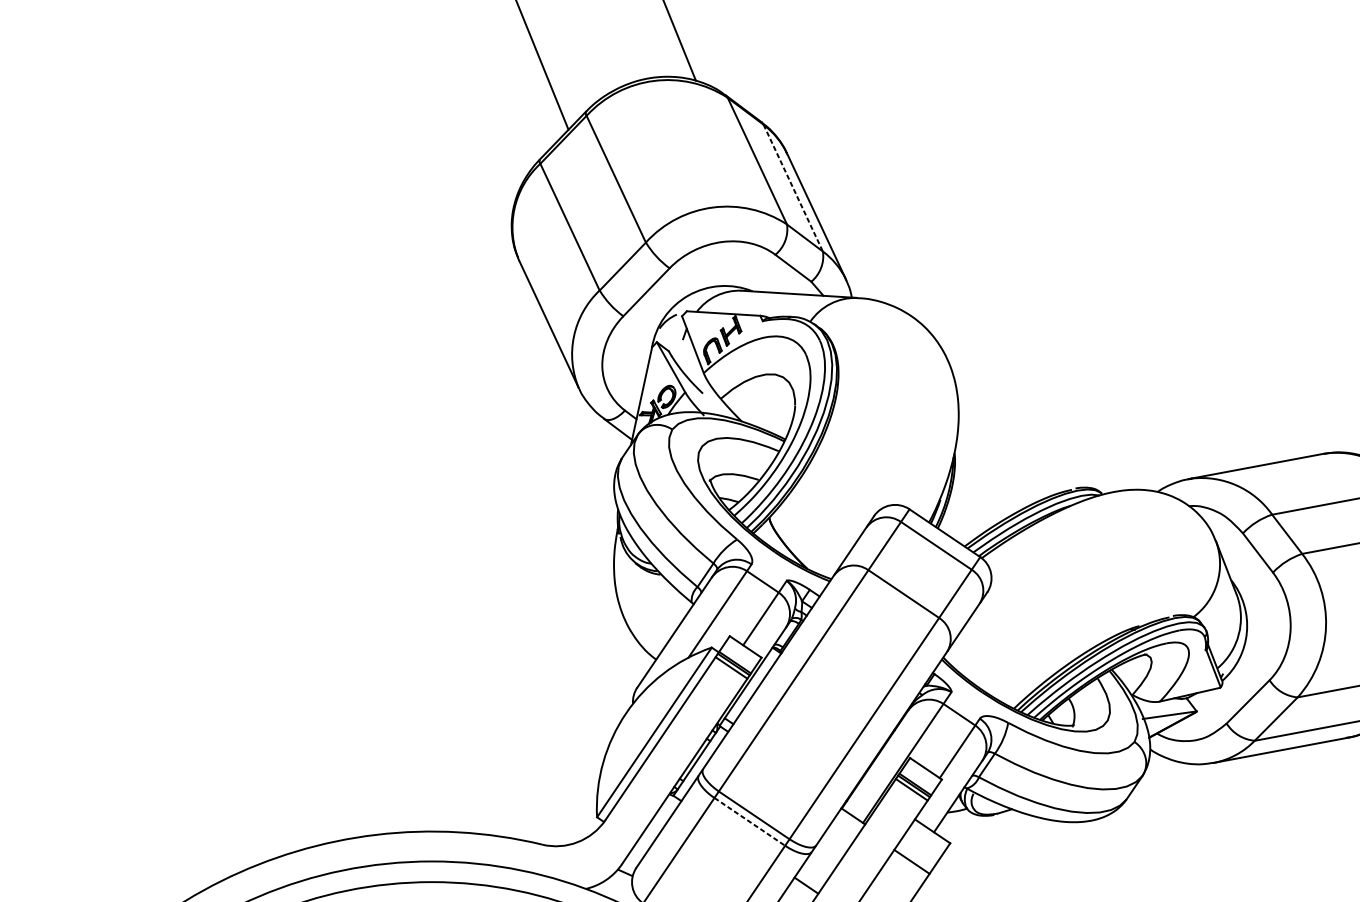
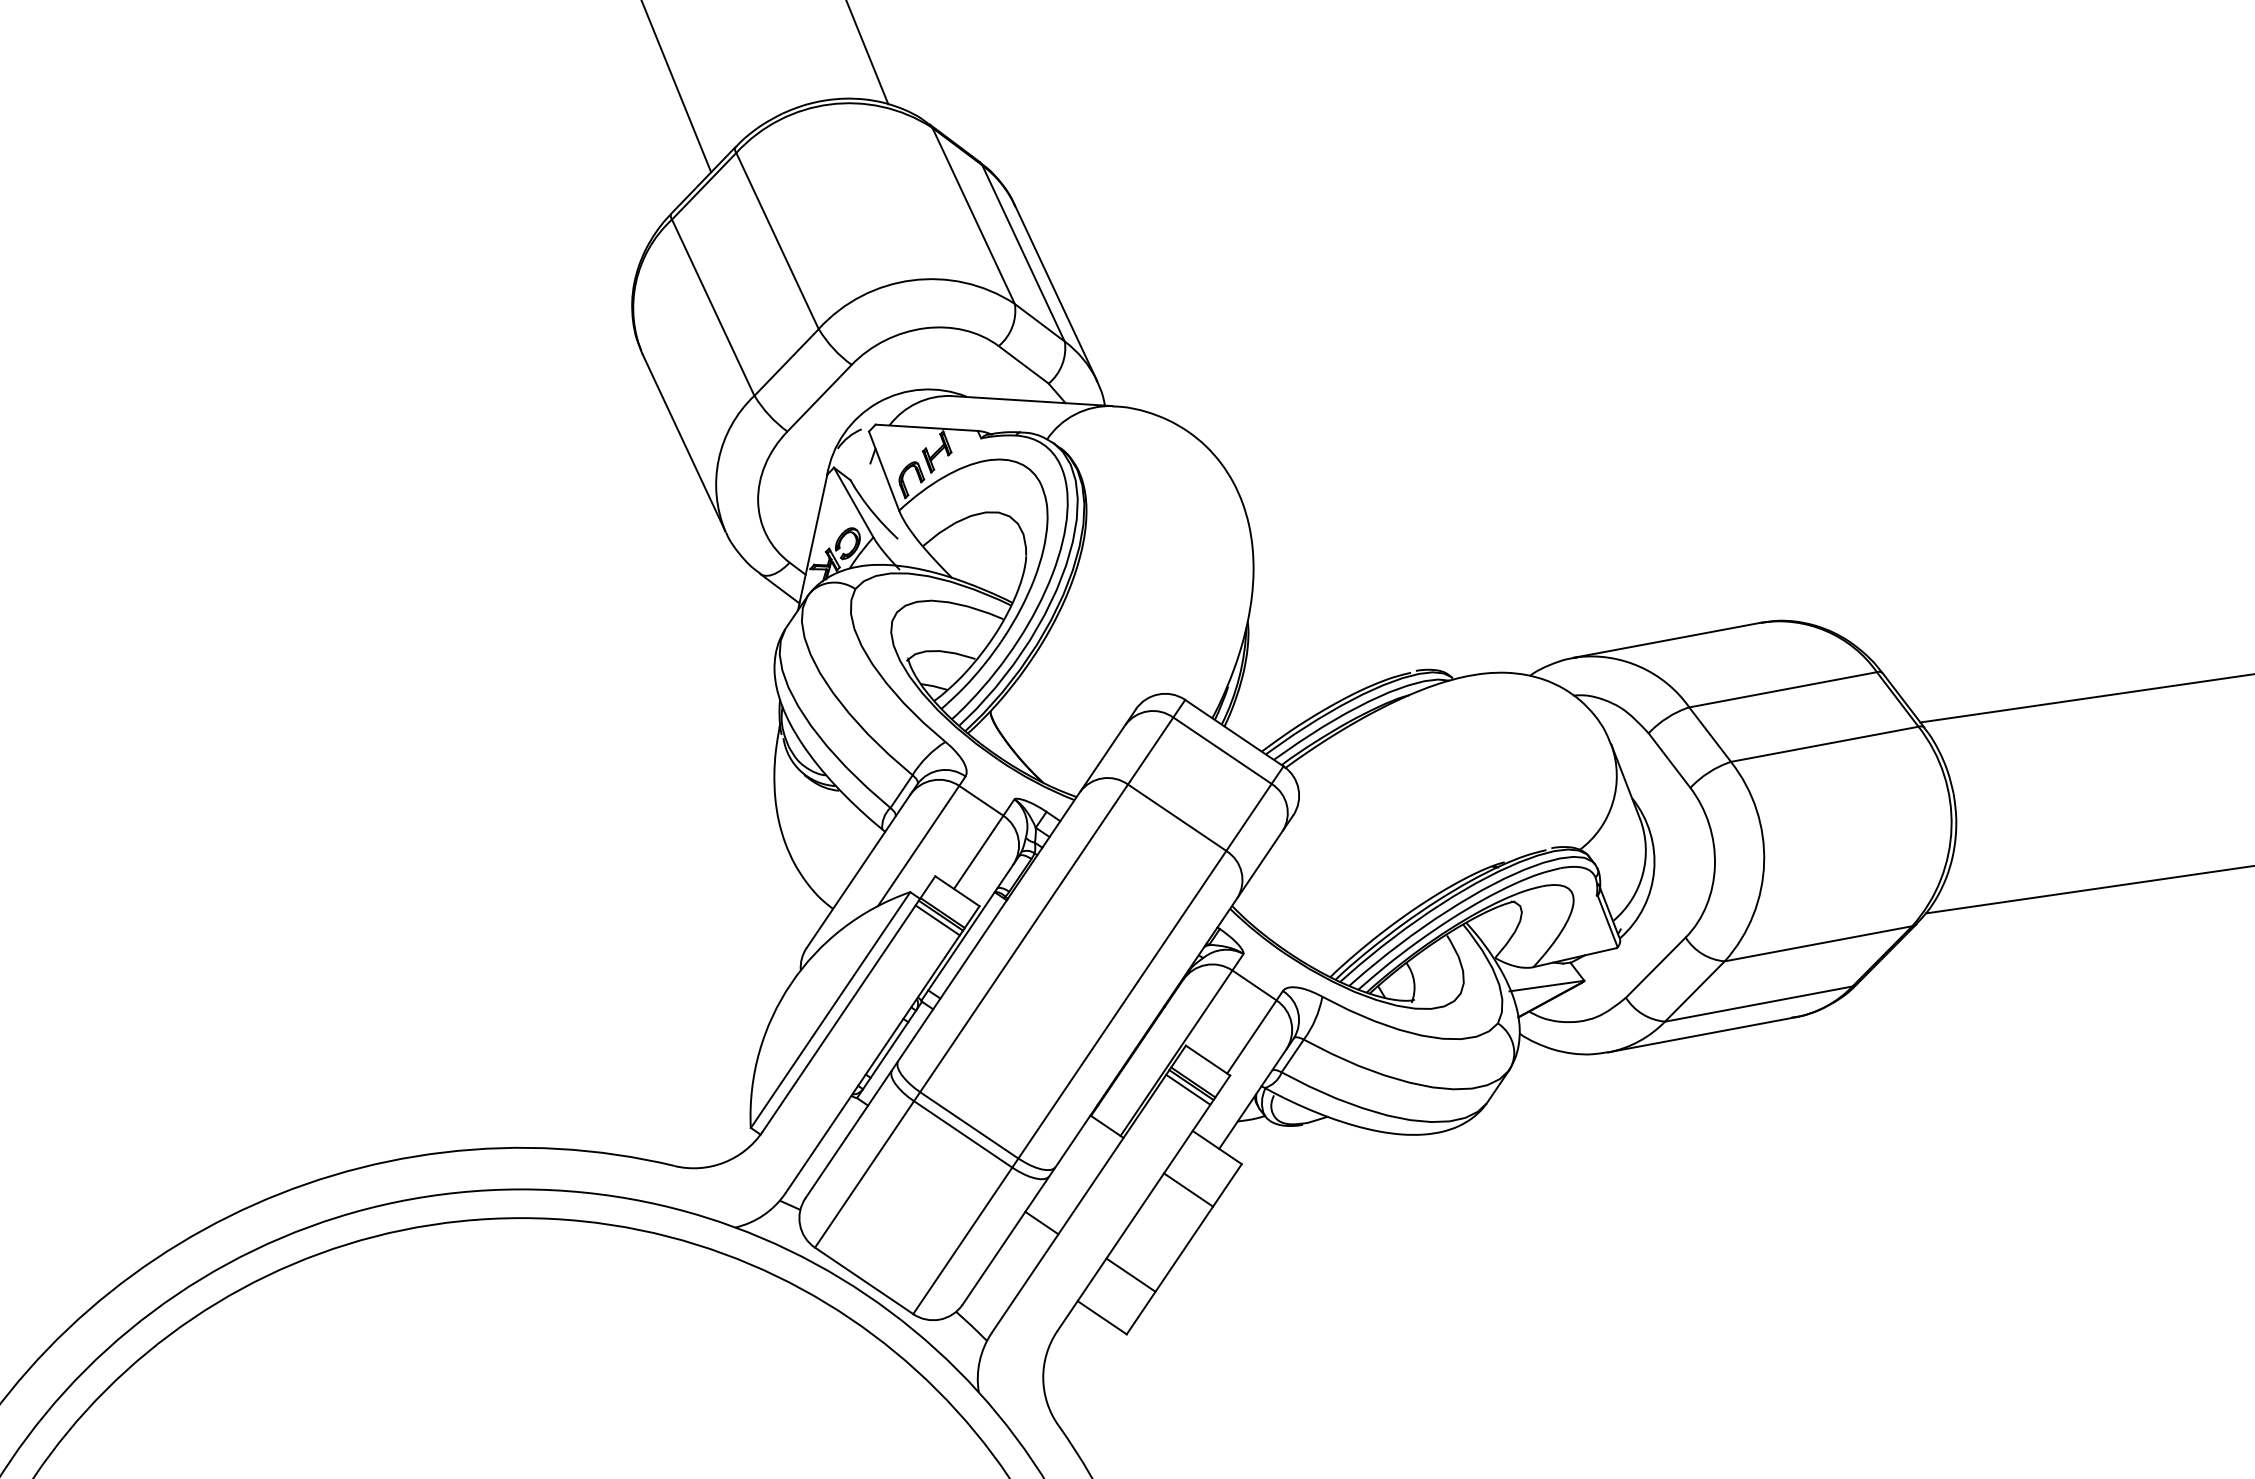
line: (793, 188) -> (1023, 253), dashed -> solid
line: (750, 821) -> (963, 1134), dashed -> solid

